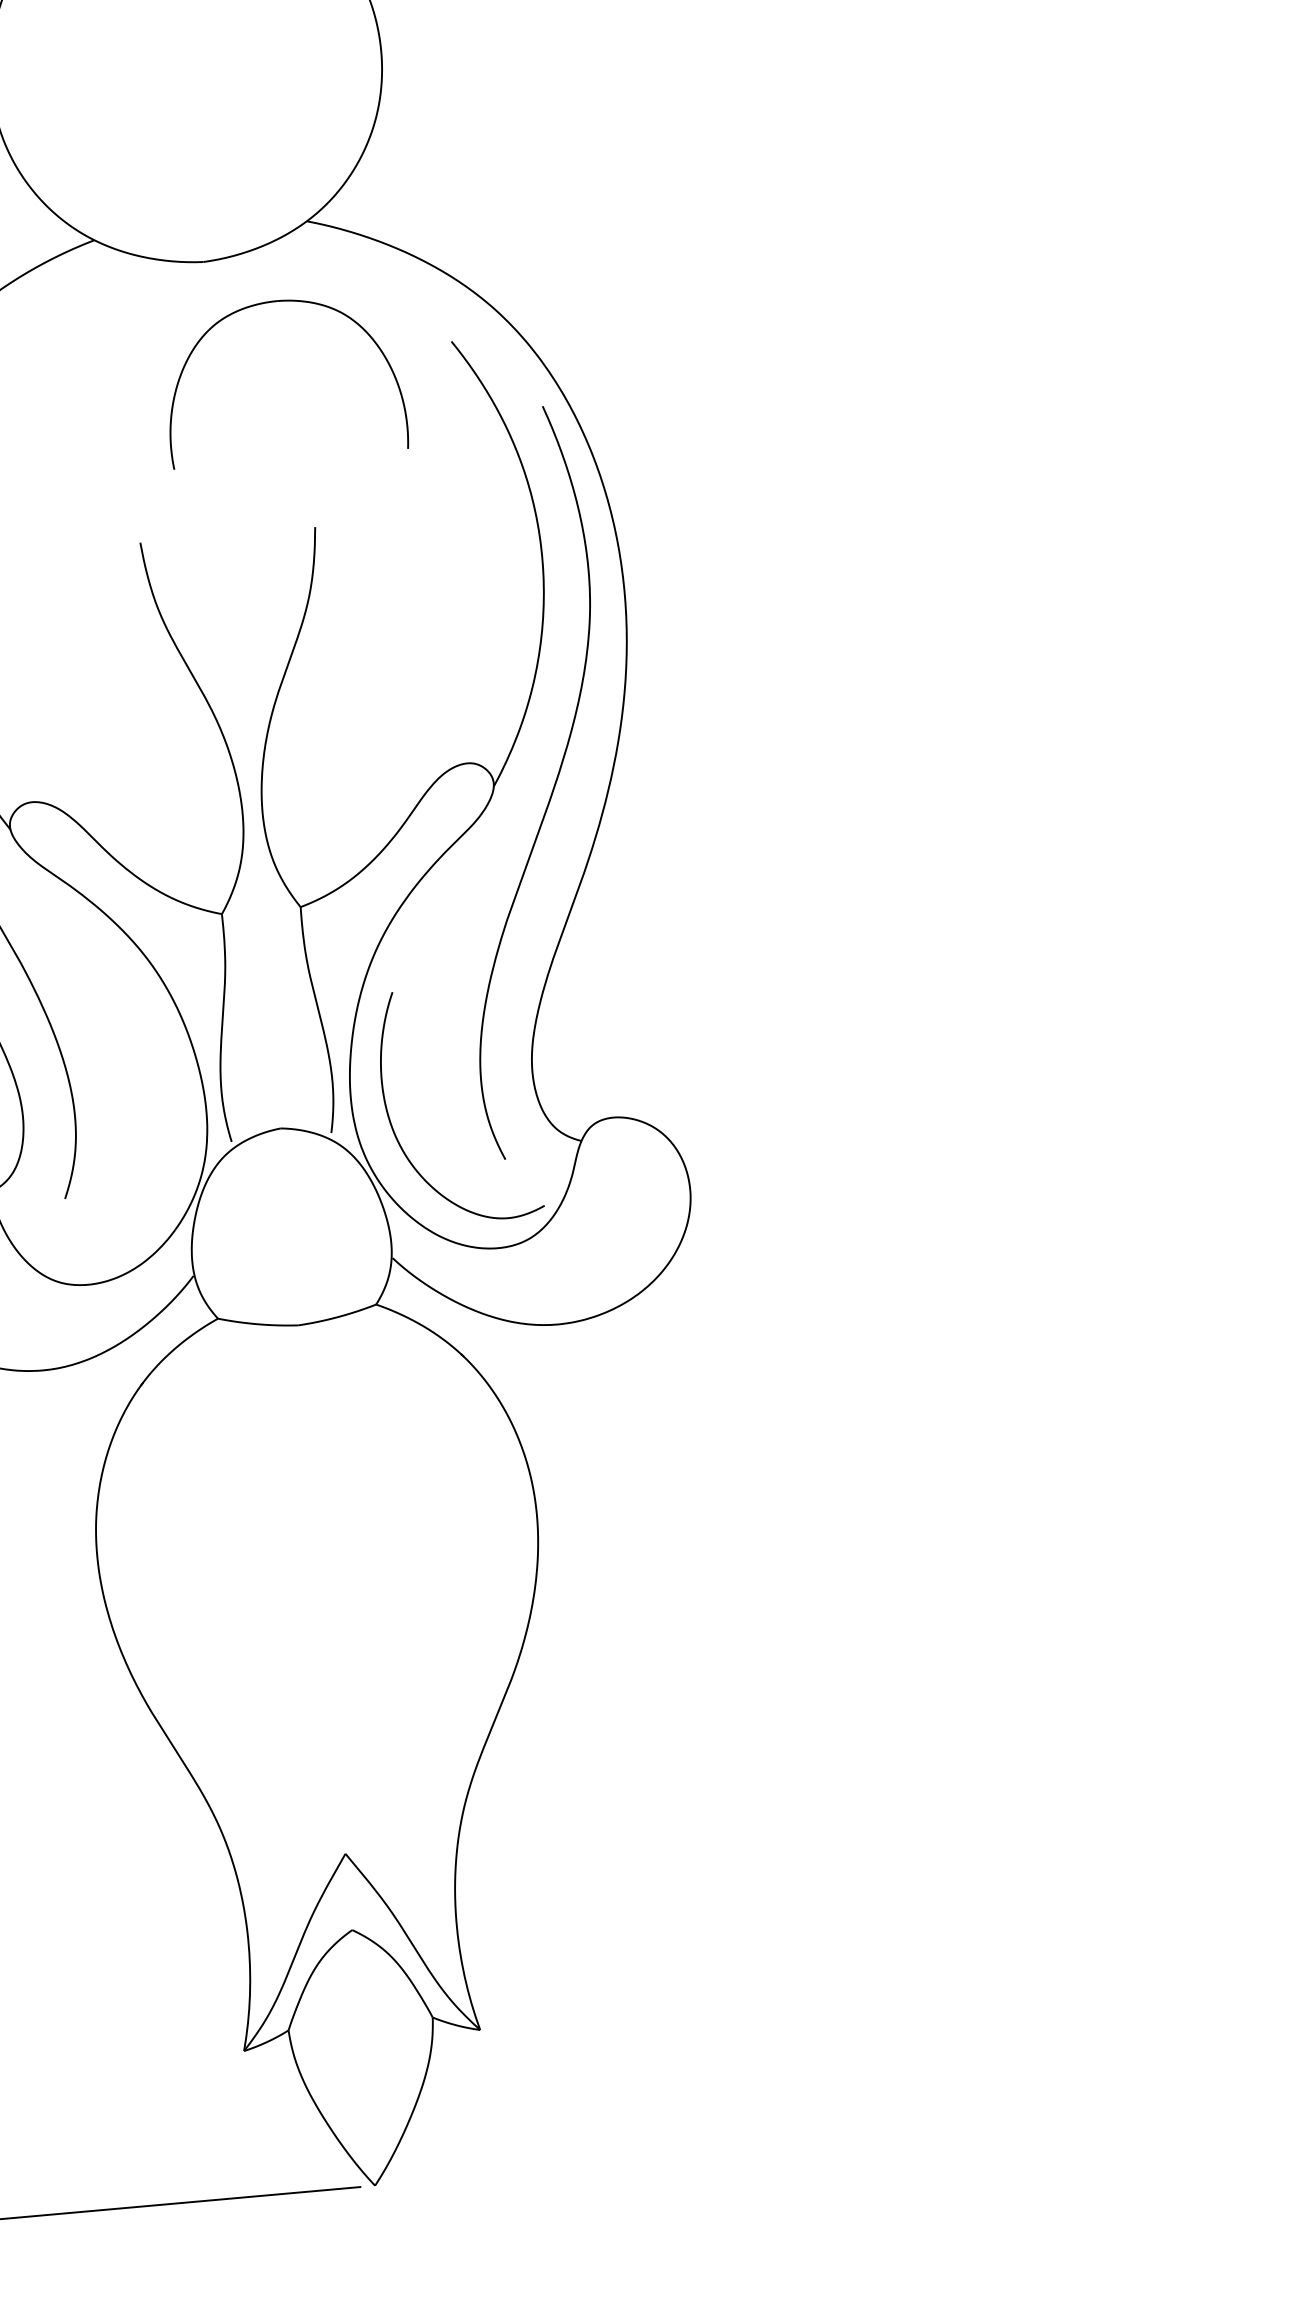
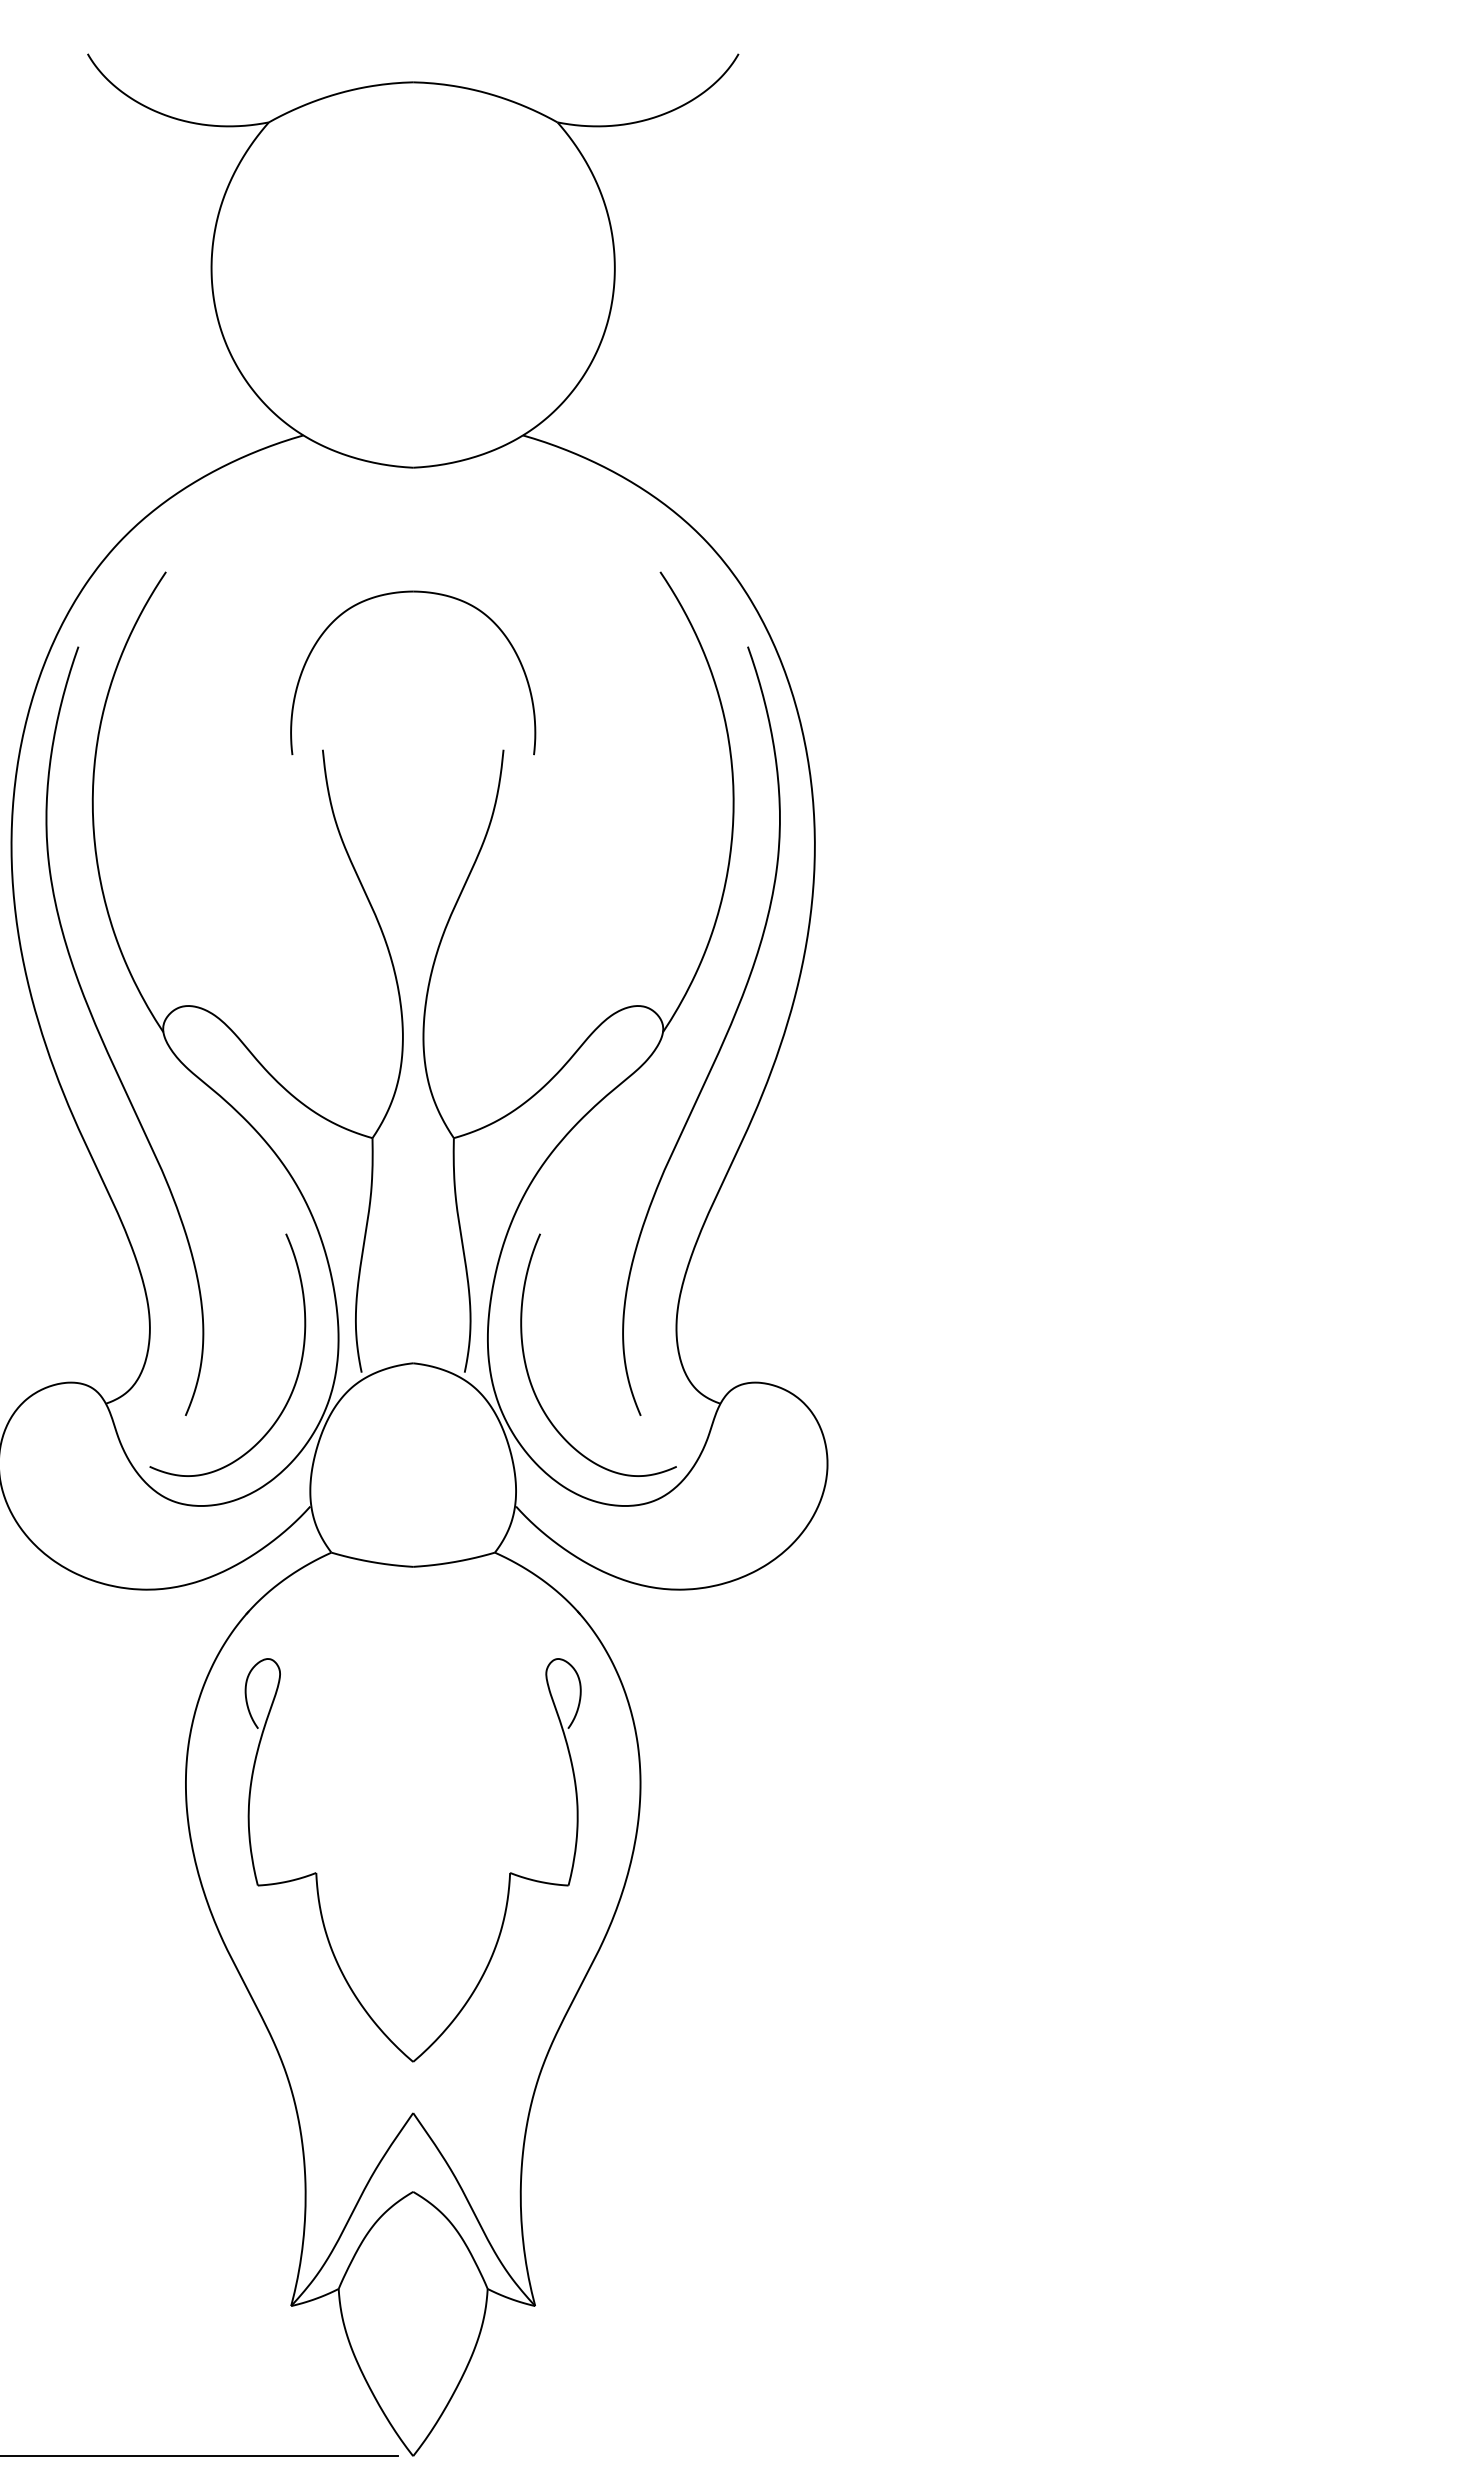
part: (277, 301) -> (413, 592), moved
curve: (168, 1151) -> (296, 1376), added
part: (232, 1630) -> (317, 1873), added

